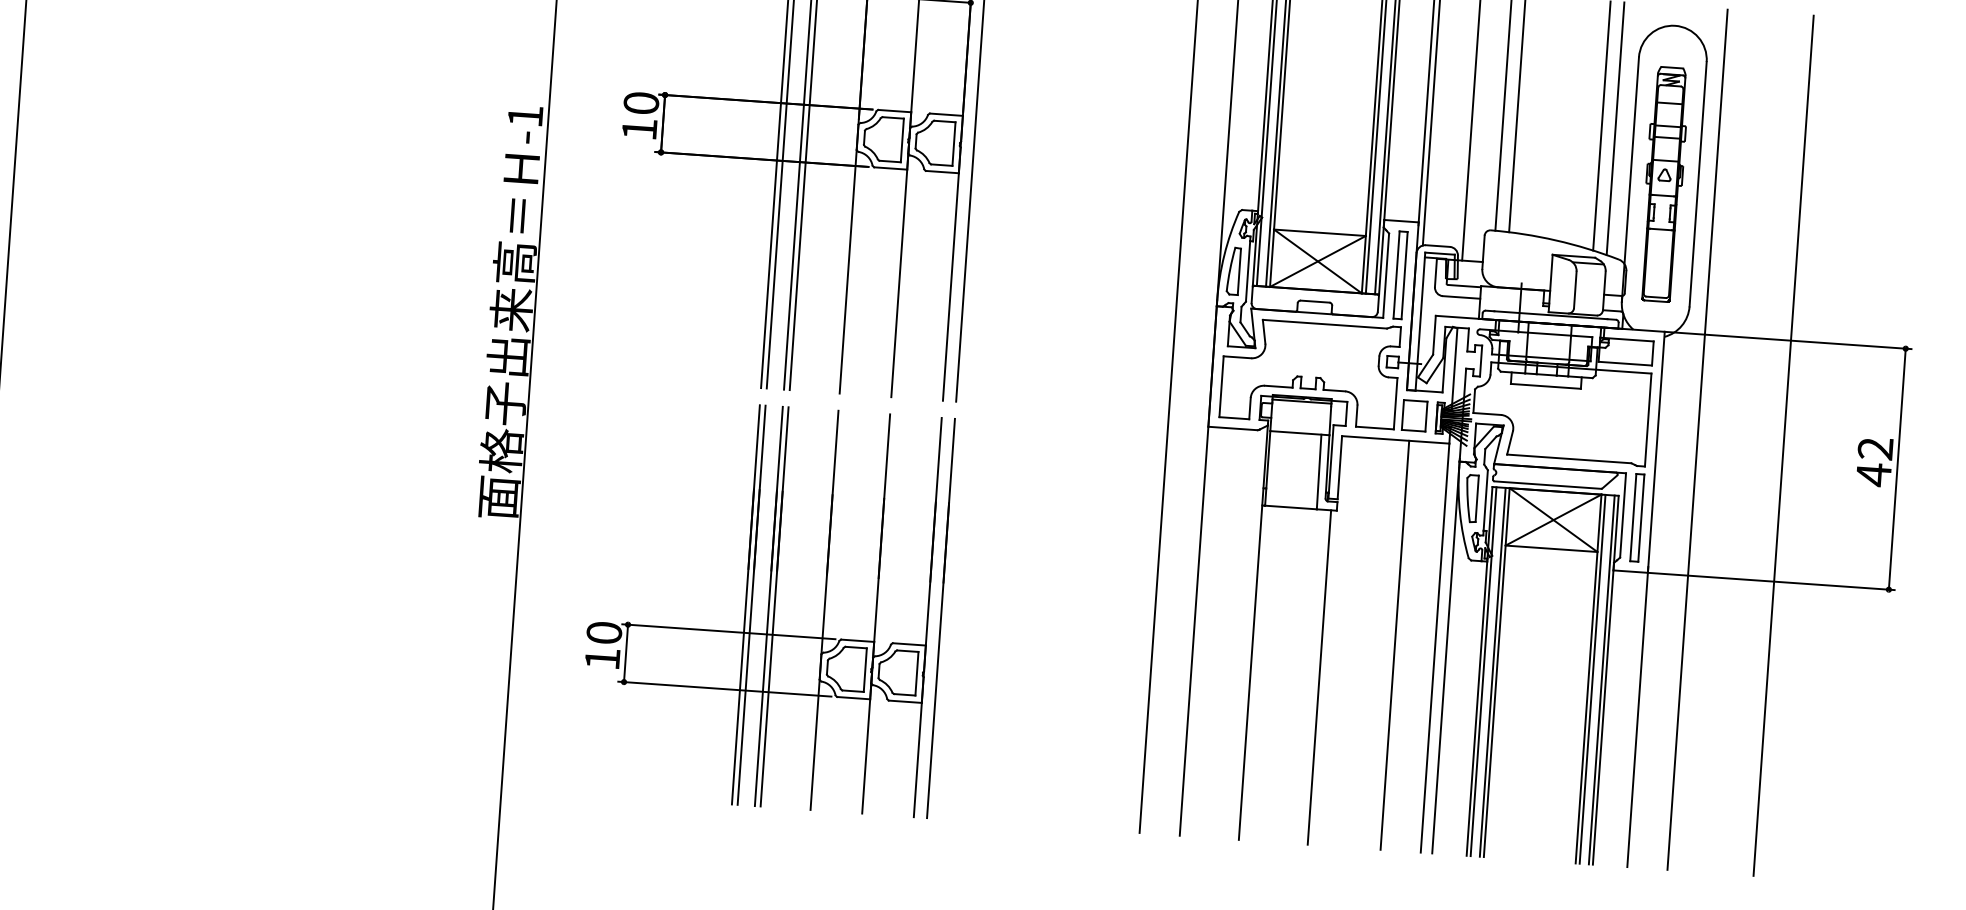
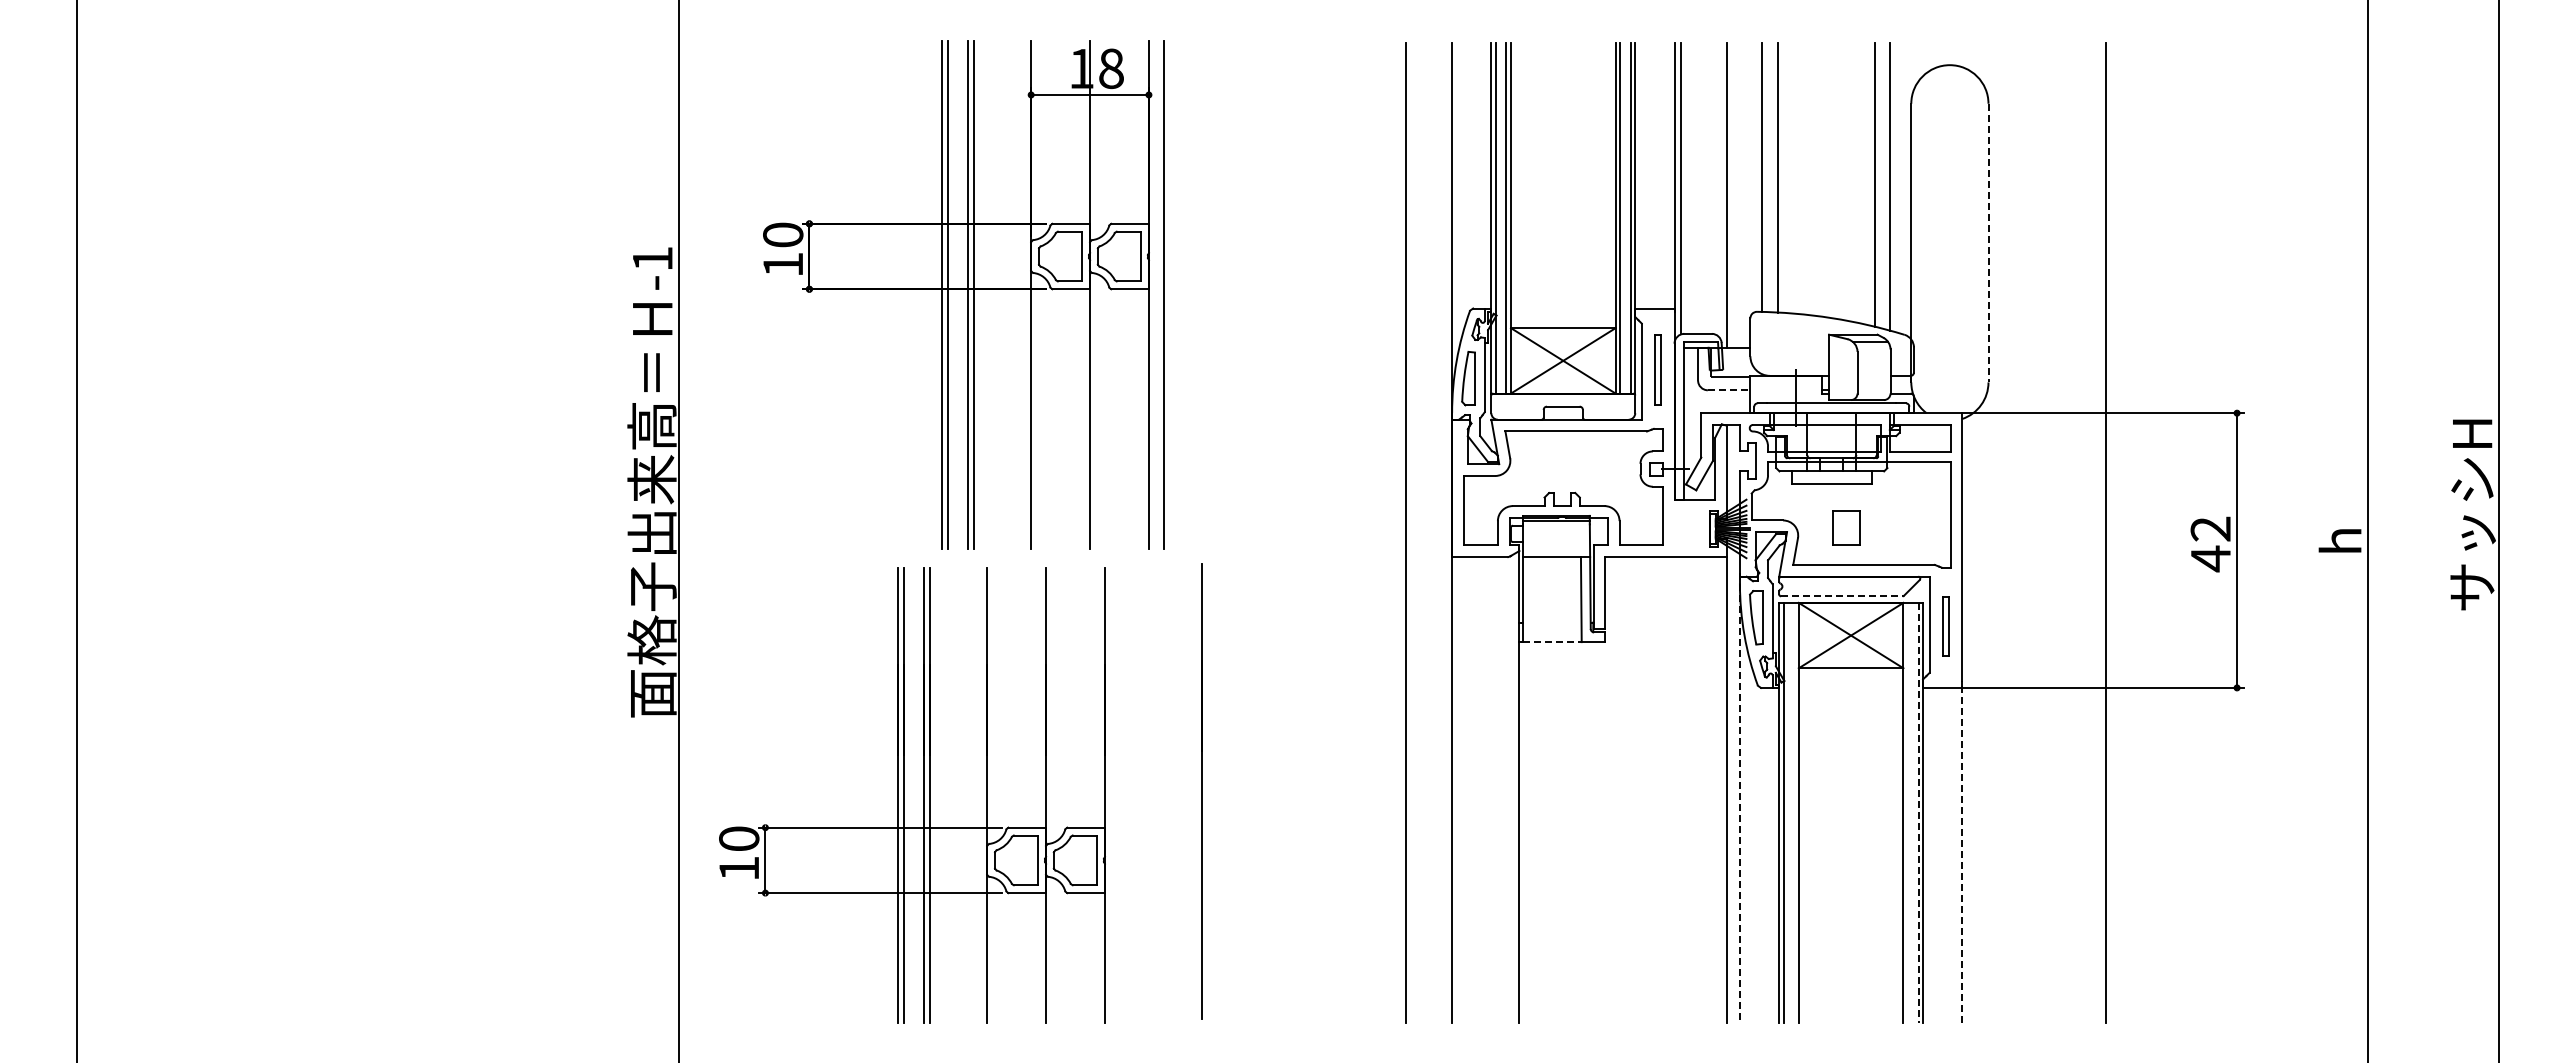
part: (1663, 184) -> (1949, 246), removed
line: (1698, 184) -> (1988, 243), solid -> dashed
part: (1400, 274) -> (1658, 369), size x0.7
line: (1461, 297) -> (1729, 390), solid -> dashed
part: (1414, 415) -> (1846, 527), moved
line: (1697, 439) -> (2008, 532), removed
line: (1547, 485) -> (1841, 596), solid -> dashed
line: (1291, 507) -> (1552, 642), solid -> dashed
part: (1636, 517) -> (1945, 626), size x0.6
part: (752, 605) -> (904, 795), moved
line: (940, 618) -> (1201, 791), moved
line: (1395, 645) -> (1681, 790), removed
line: (1445, 656) -> (1739, 798), solid -> dashed
line: (1493, 671) -> (1794, 812), removed
line: (1319, 677) -> (1597, 832), removed
line: (1593, 678) -> (1908, 812), removed
line: (1601, 680) -> (1918, 813), solid -> dashed
line: (1637, 717) -> (1962, 852), solid -> dashed

